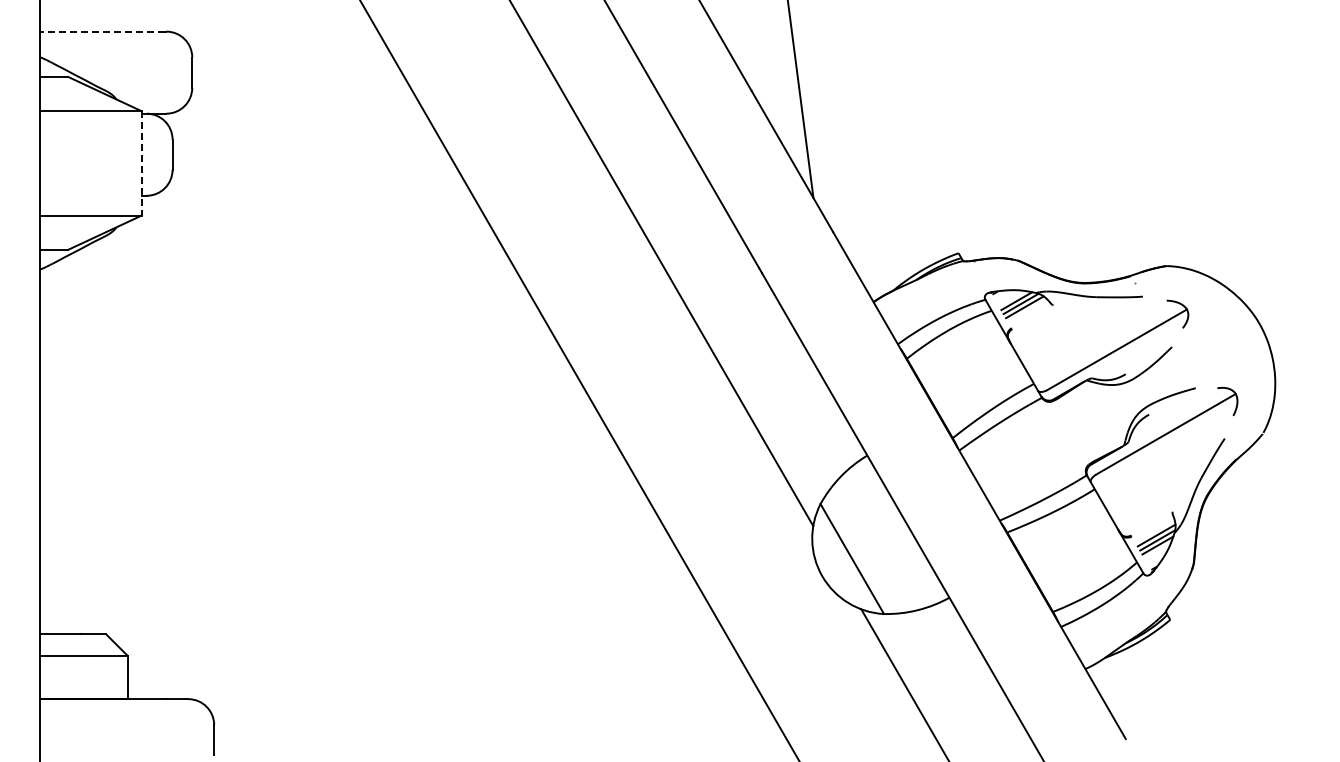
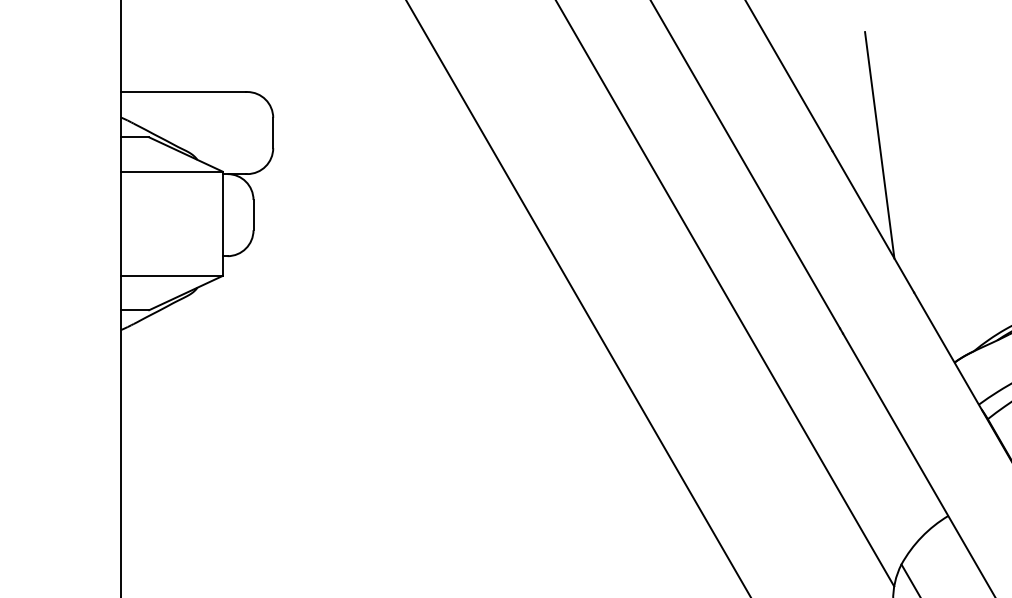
line: (102, 31) -> (183, 91), dashed -> solid
line: (141, 163) -> (222, 223), dashed -> solid

